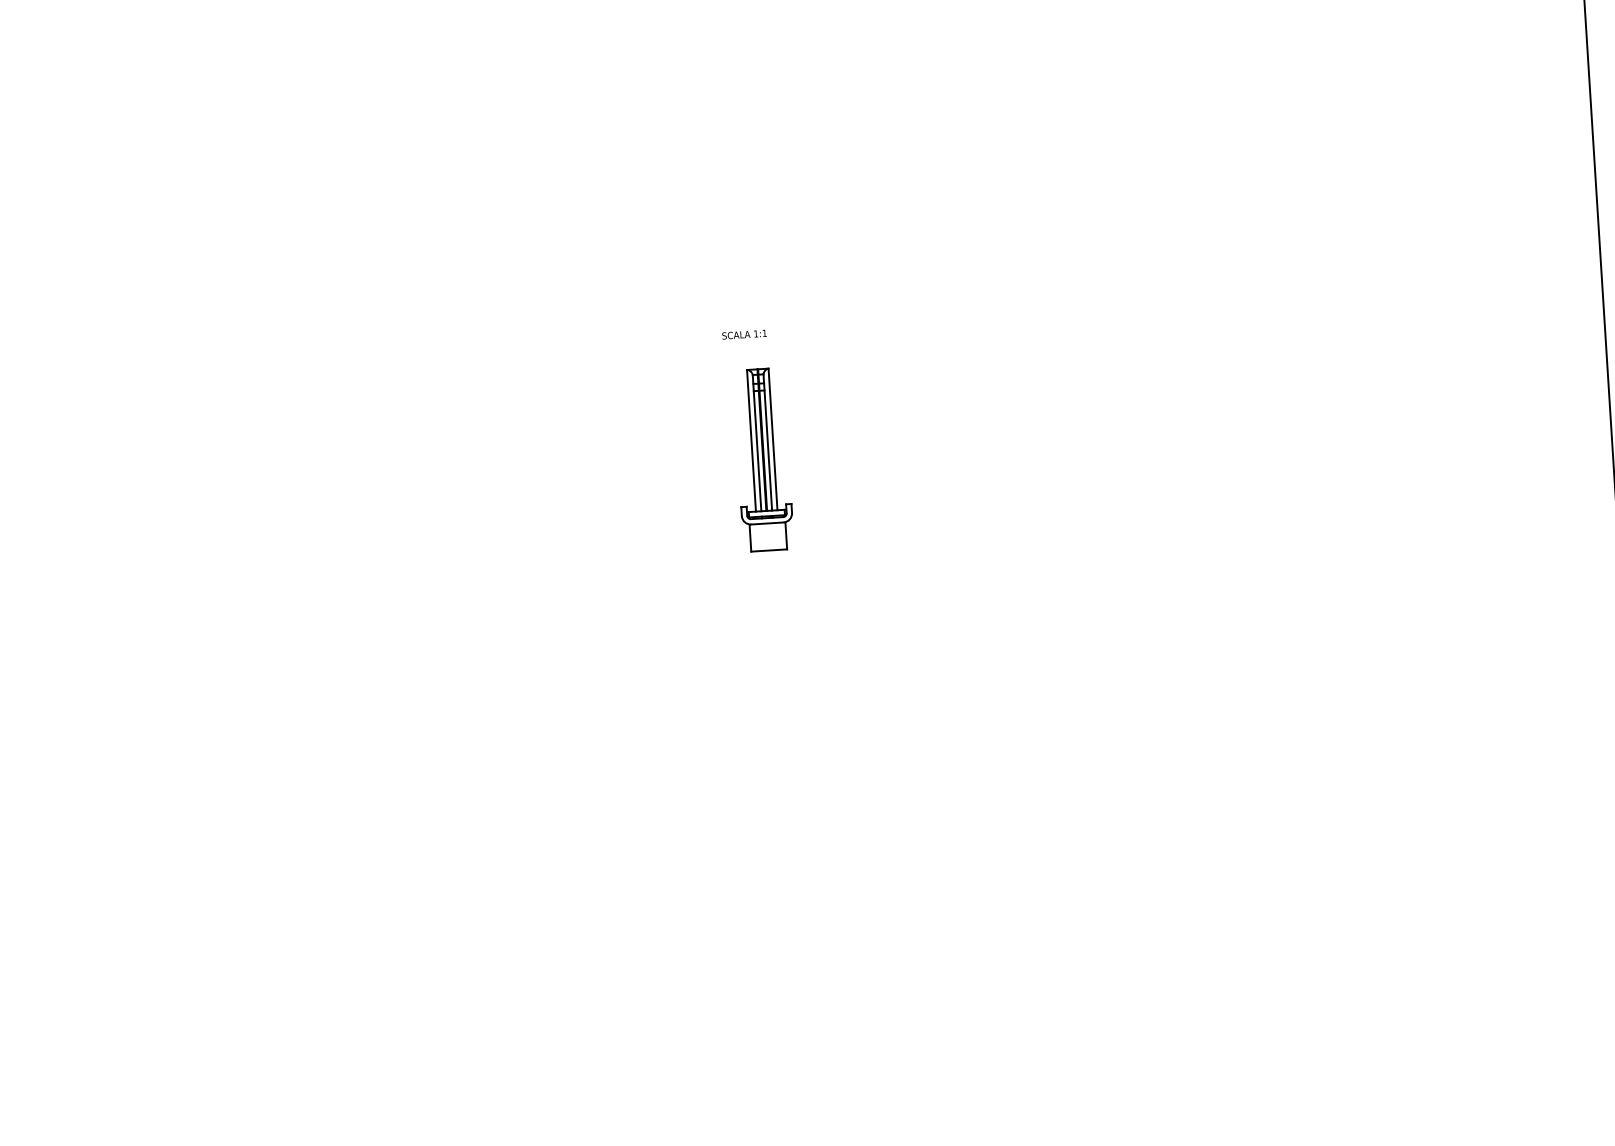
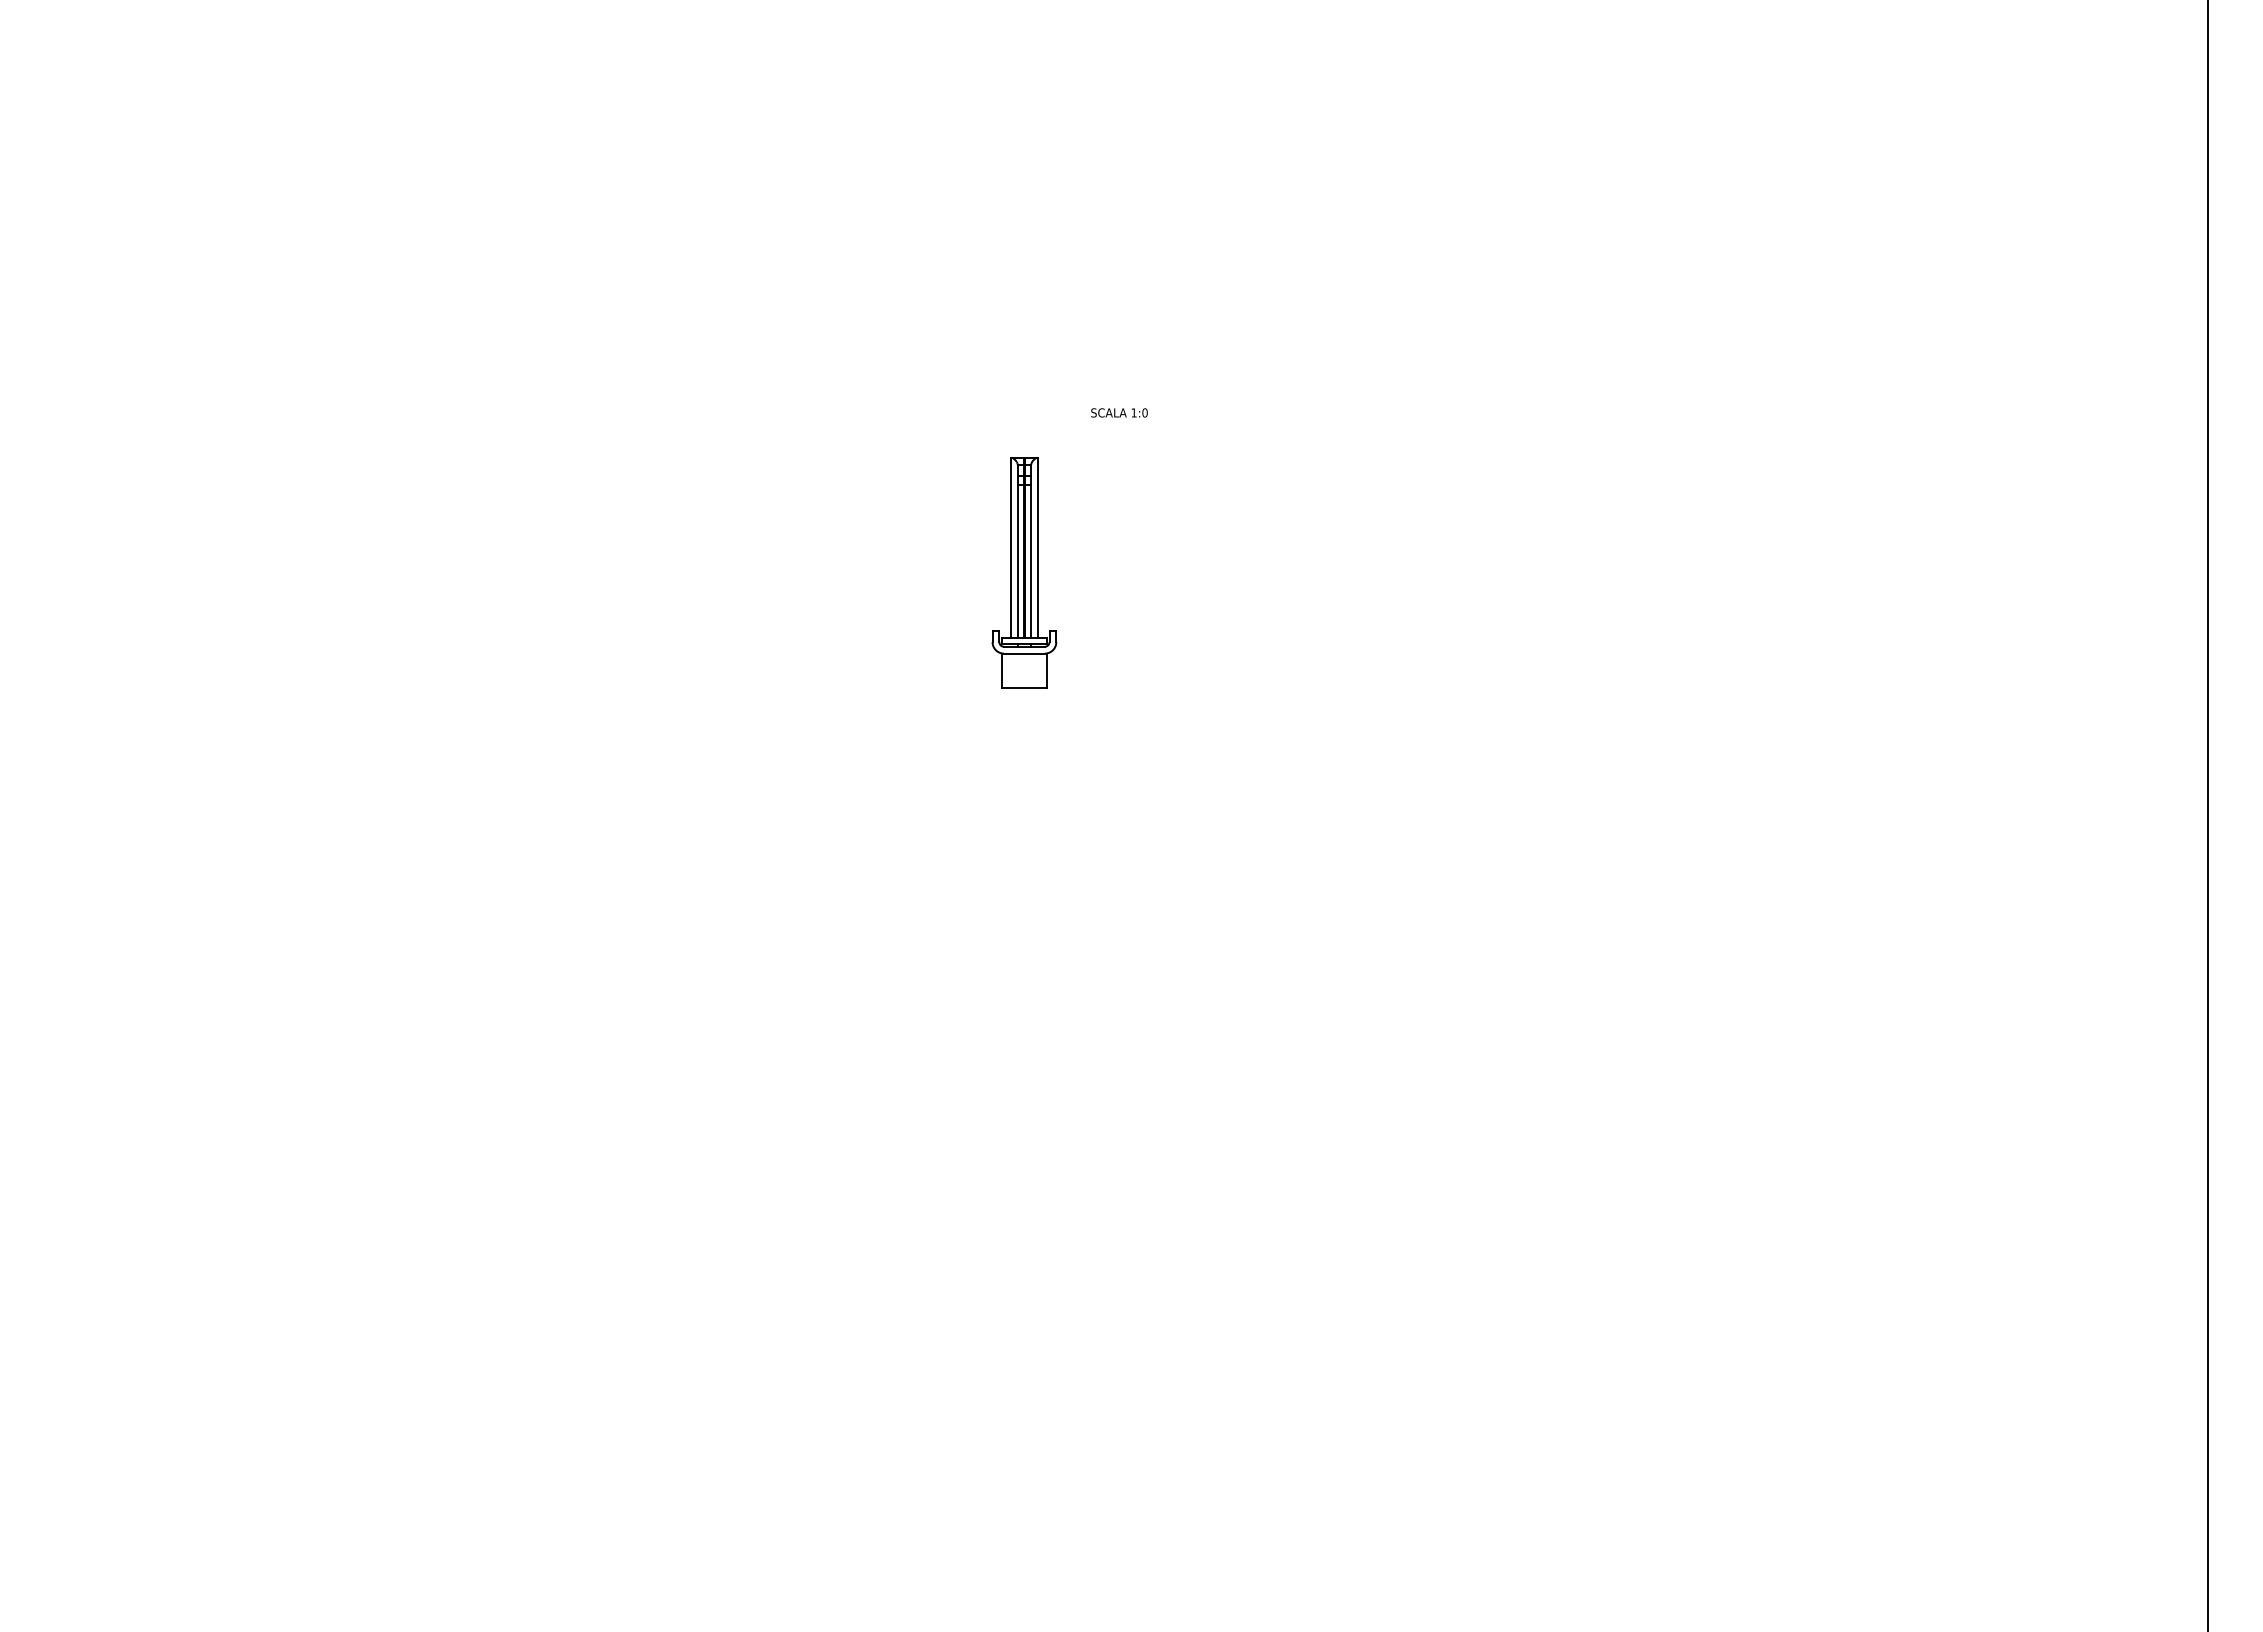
text: (764, 333) -> (1144, 412), 1:1 -> 1:0
part: (763, 459) -> (1024, 572), moved

